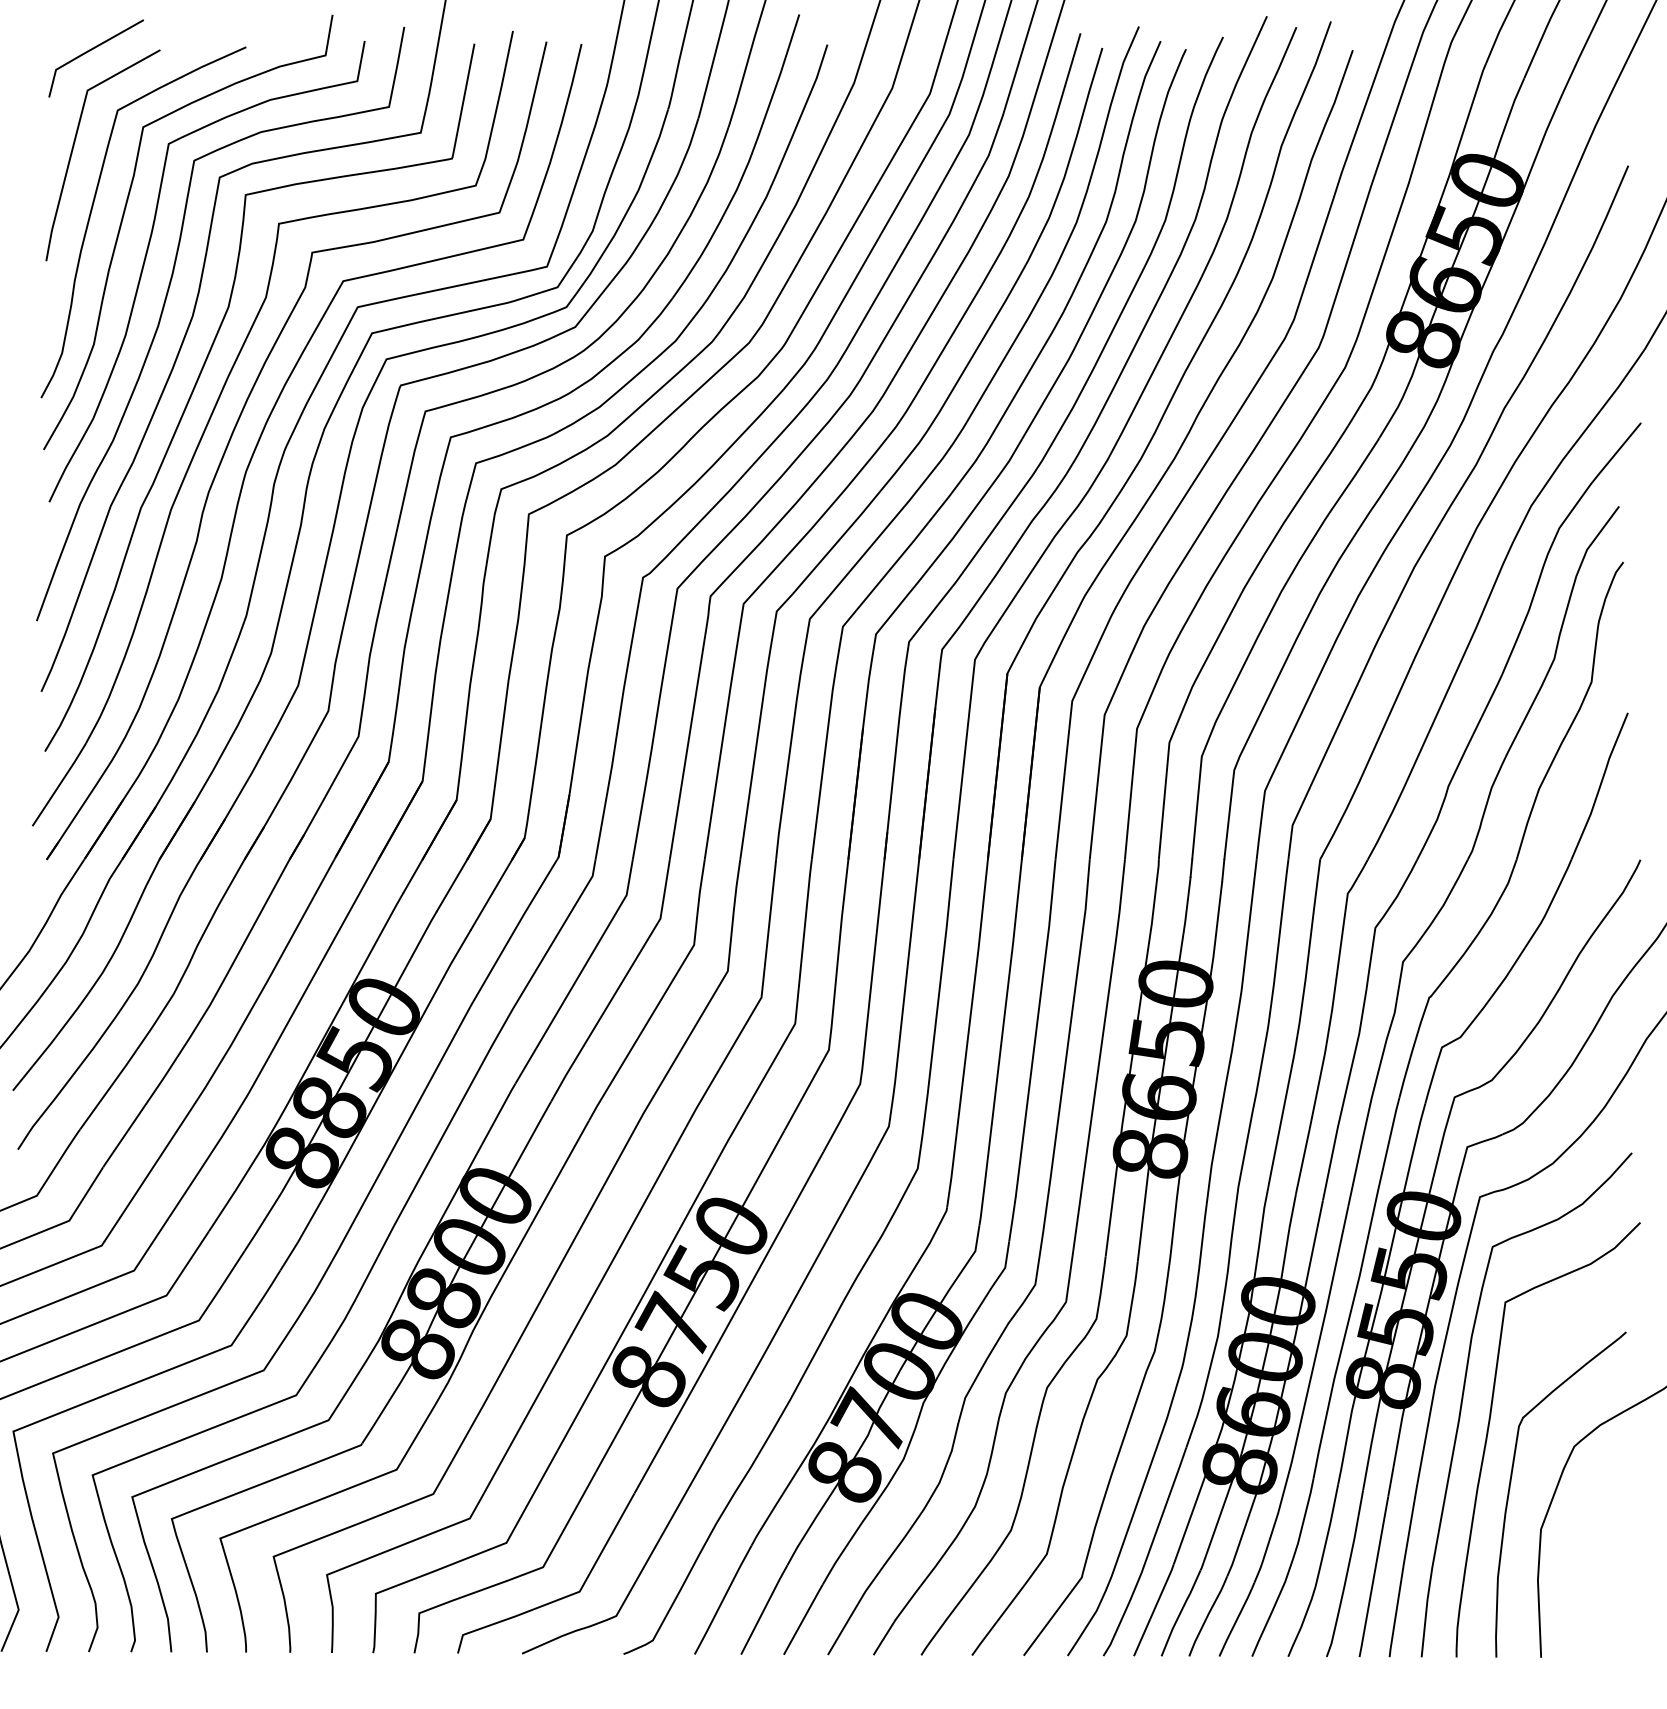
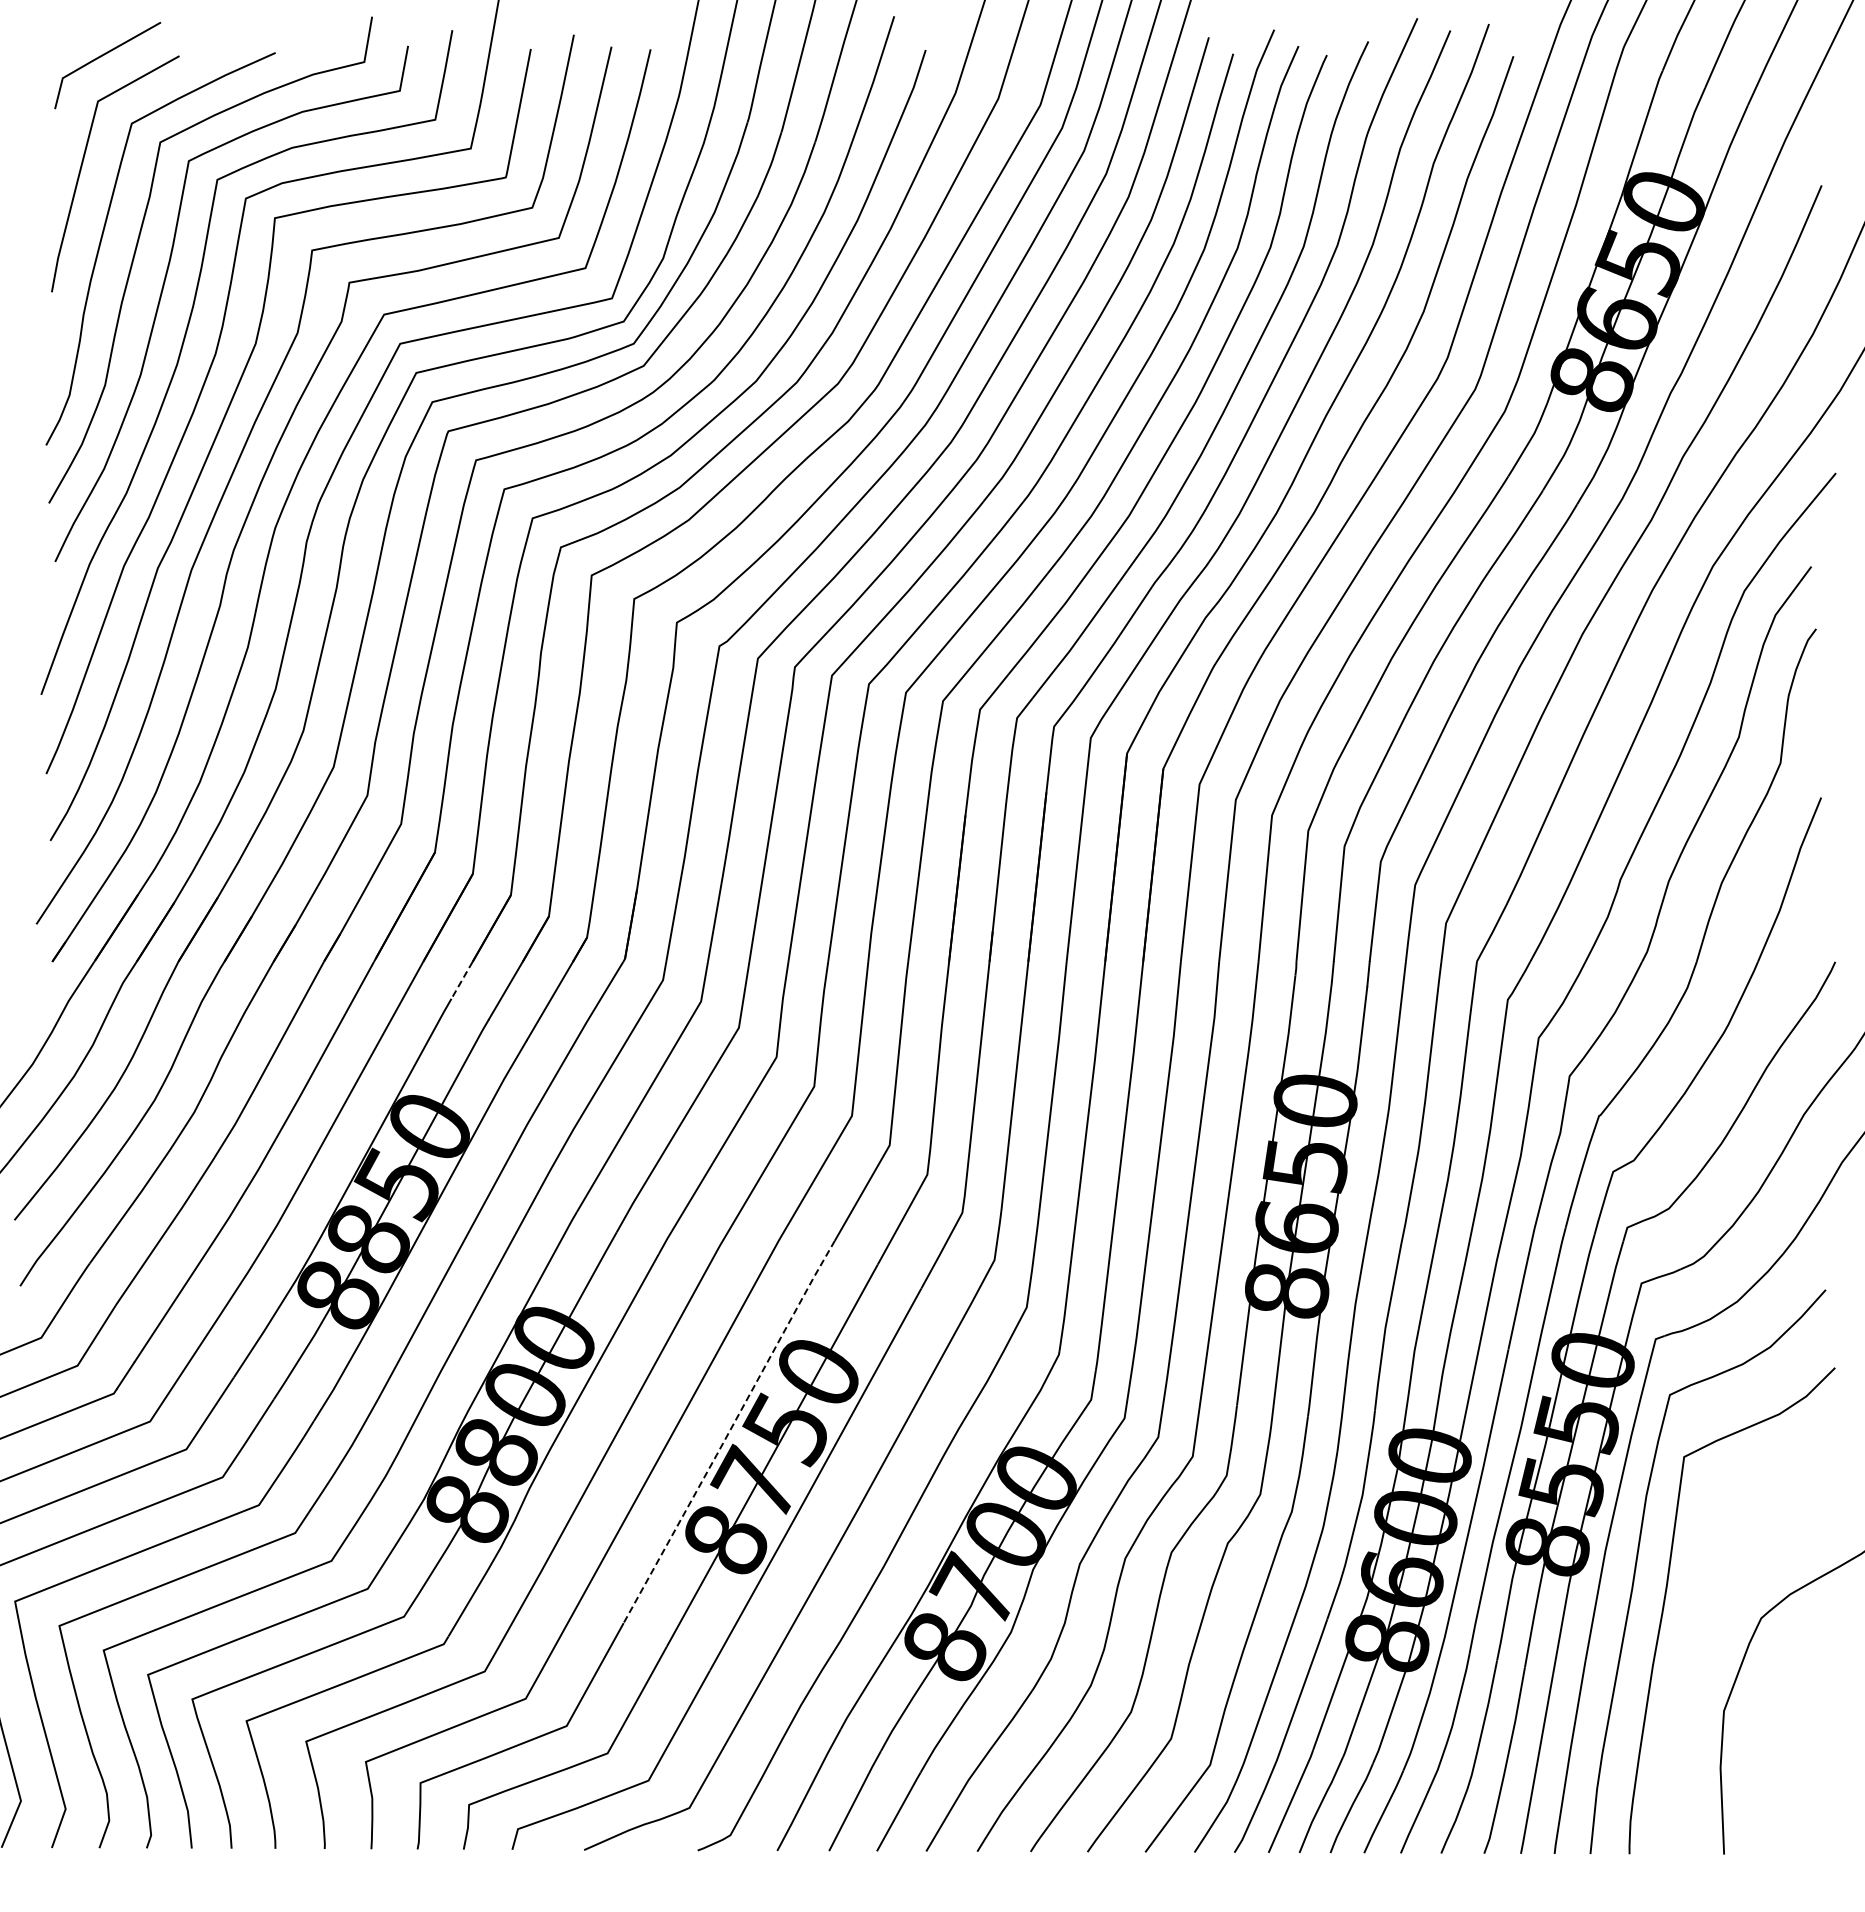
line: (412, 876) -> (461, 980), solid -> dashed
line: (652, 1279) -> (729, 1431), solid -> dashed
curve: (1511, 1484) -> (1690, 1660), removed

